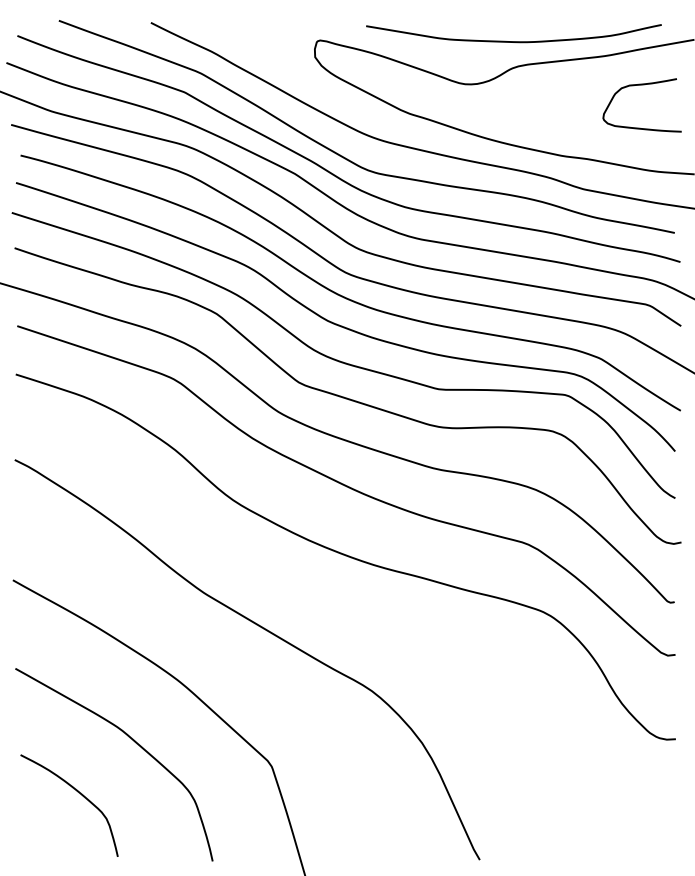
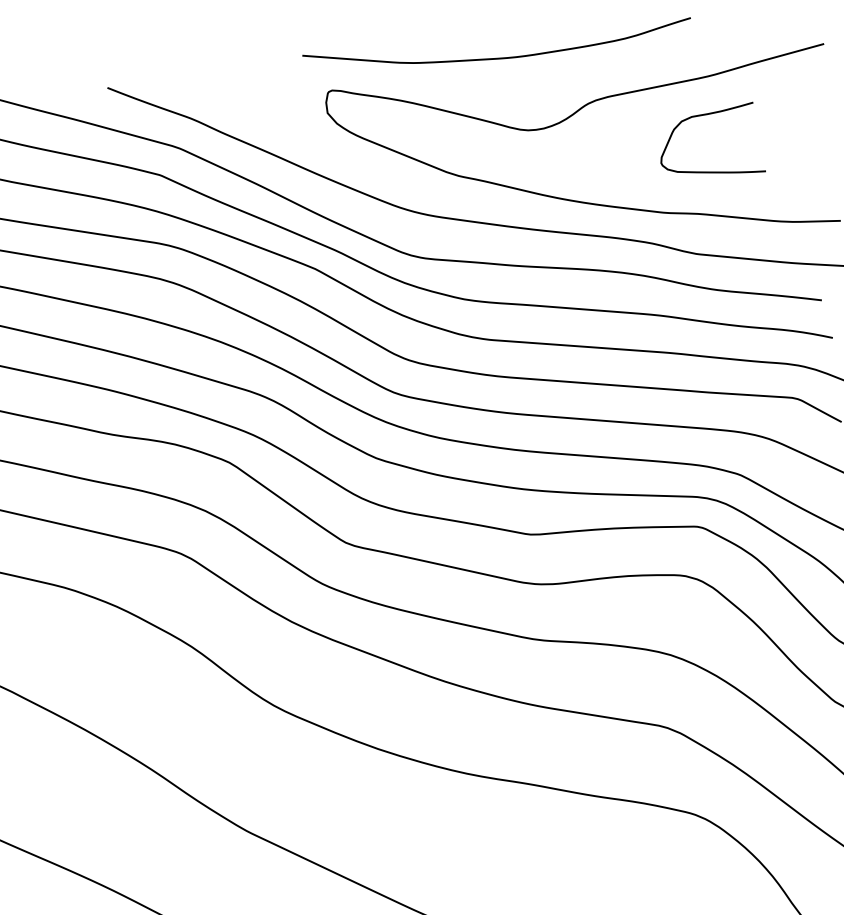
curve: (513, 41) -> (497, 57), moved
curve: (641, 85) -> (707, 115), moved

